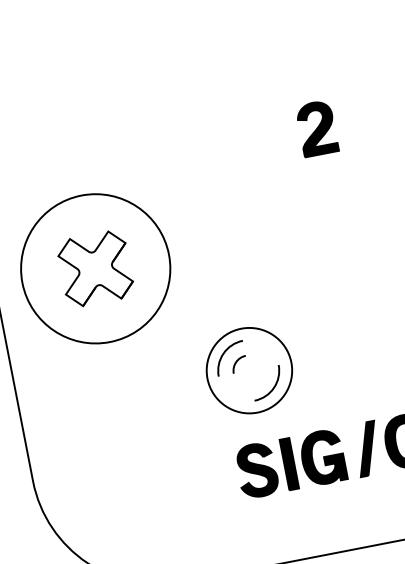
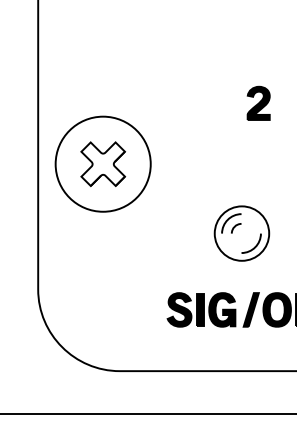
part: (248, 370) -> (241, 233), moved

